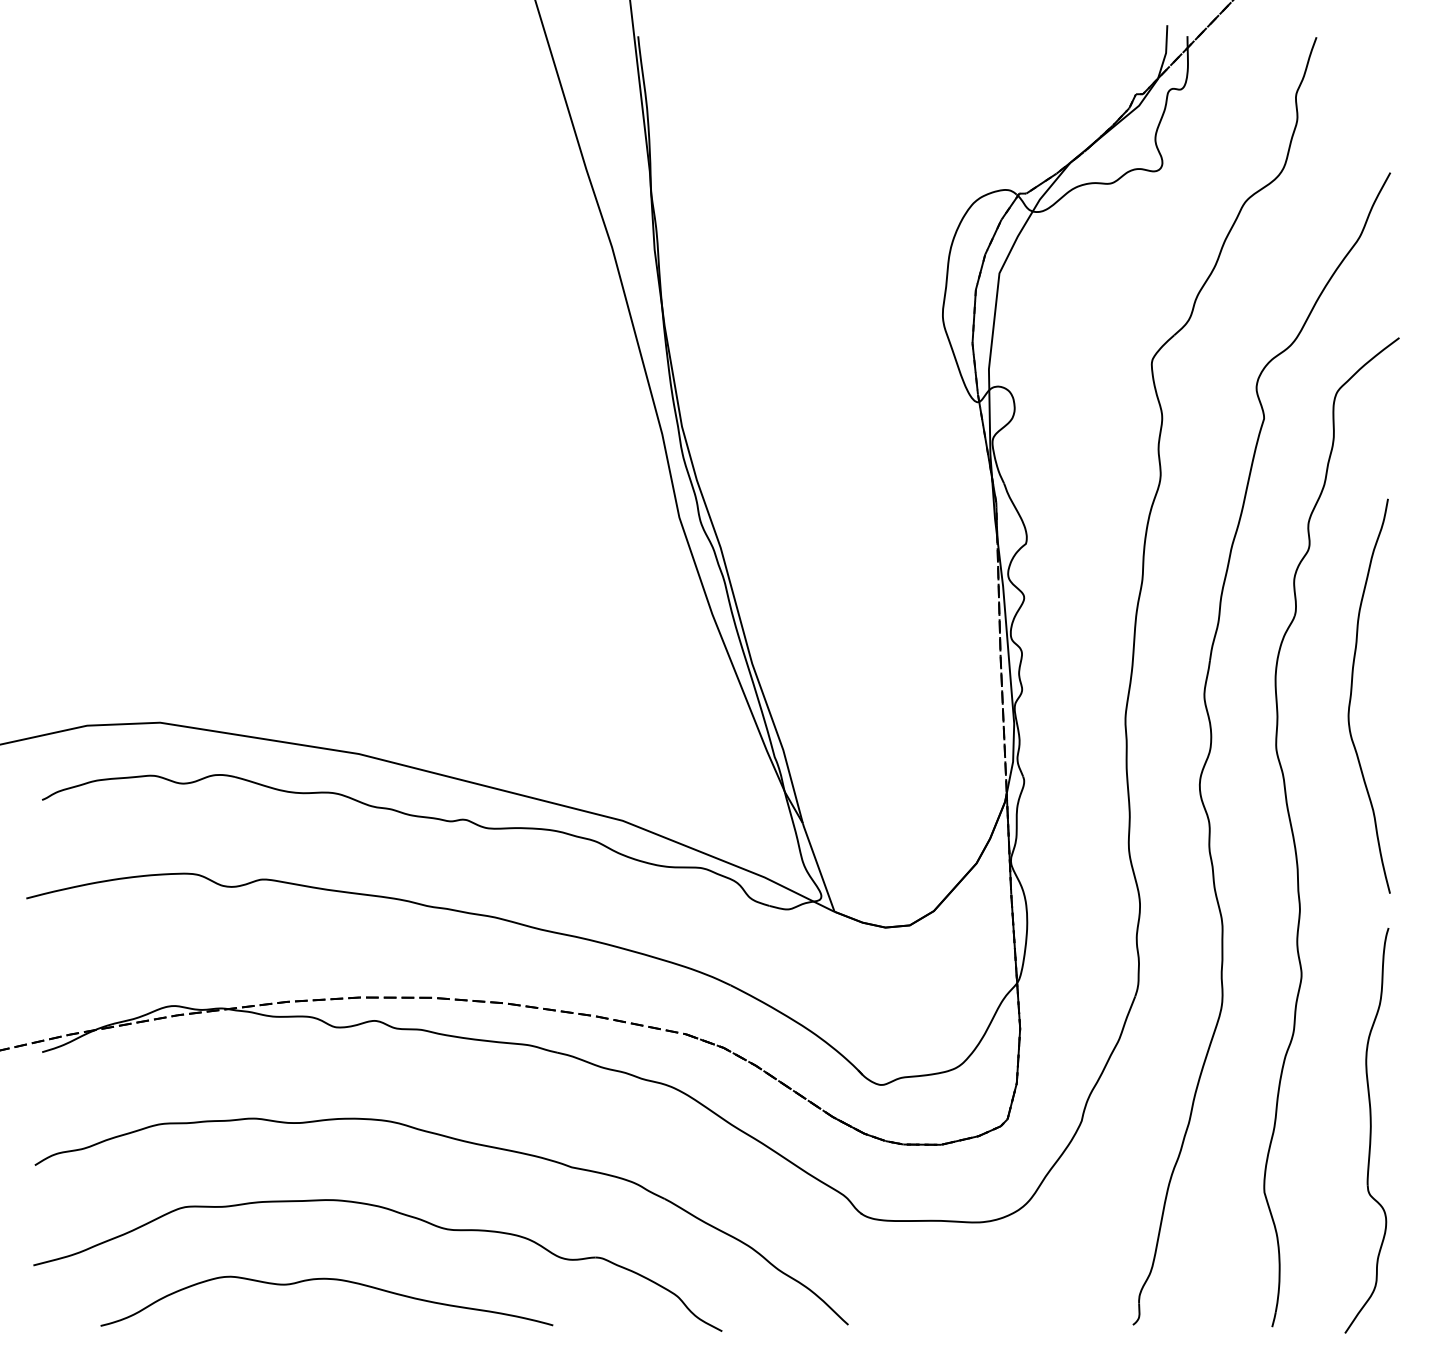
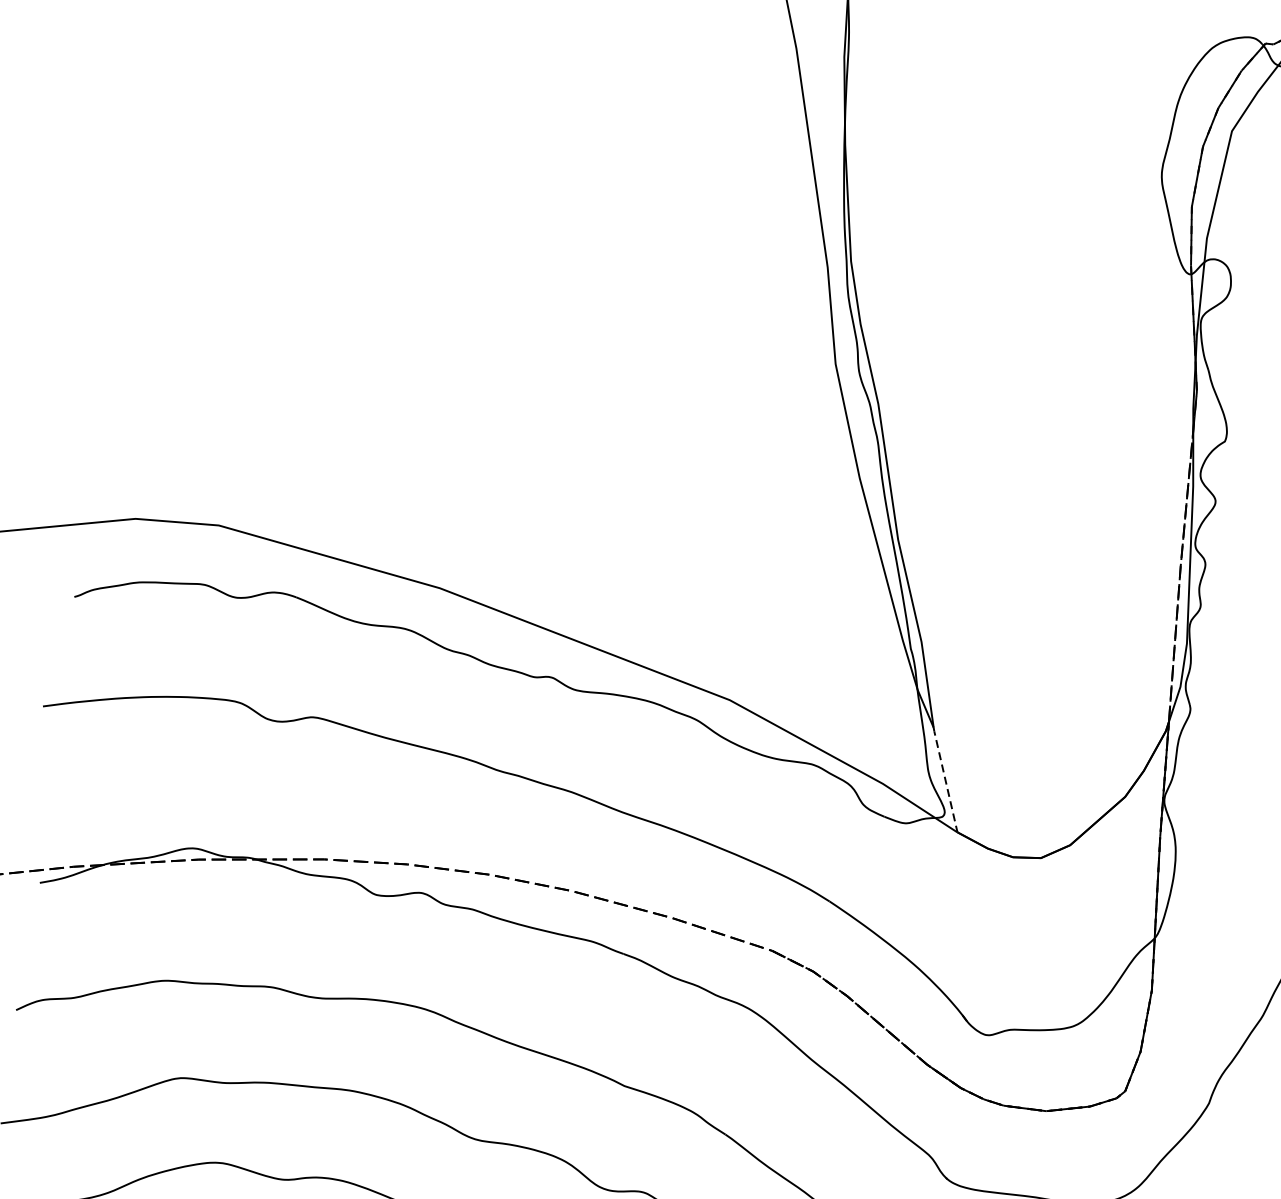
line: (818, 866) -> (945, 778), solid -> dashed

